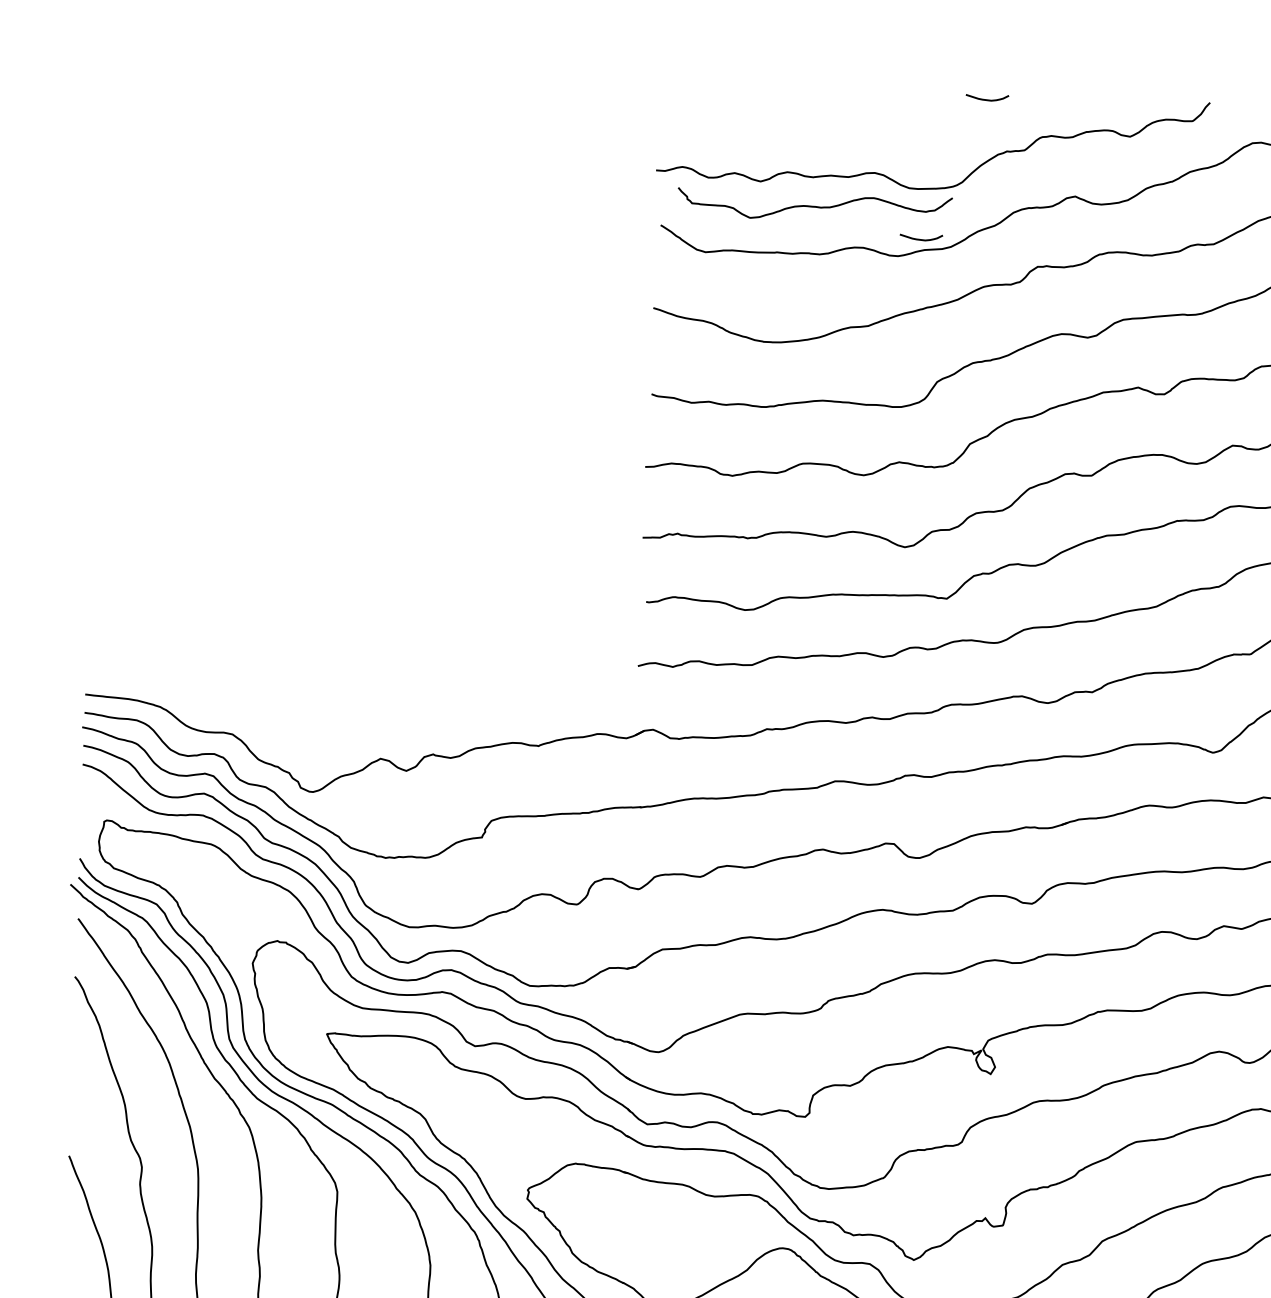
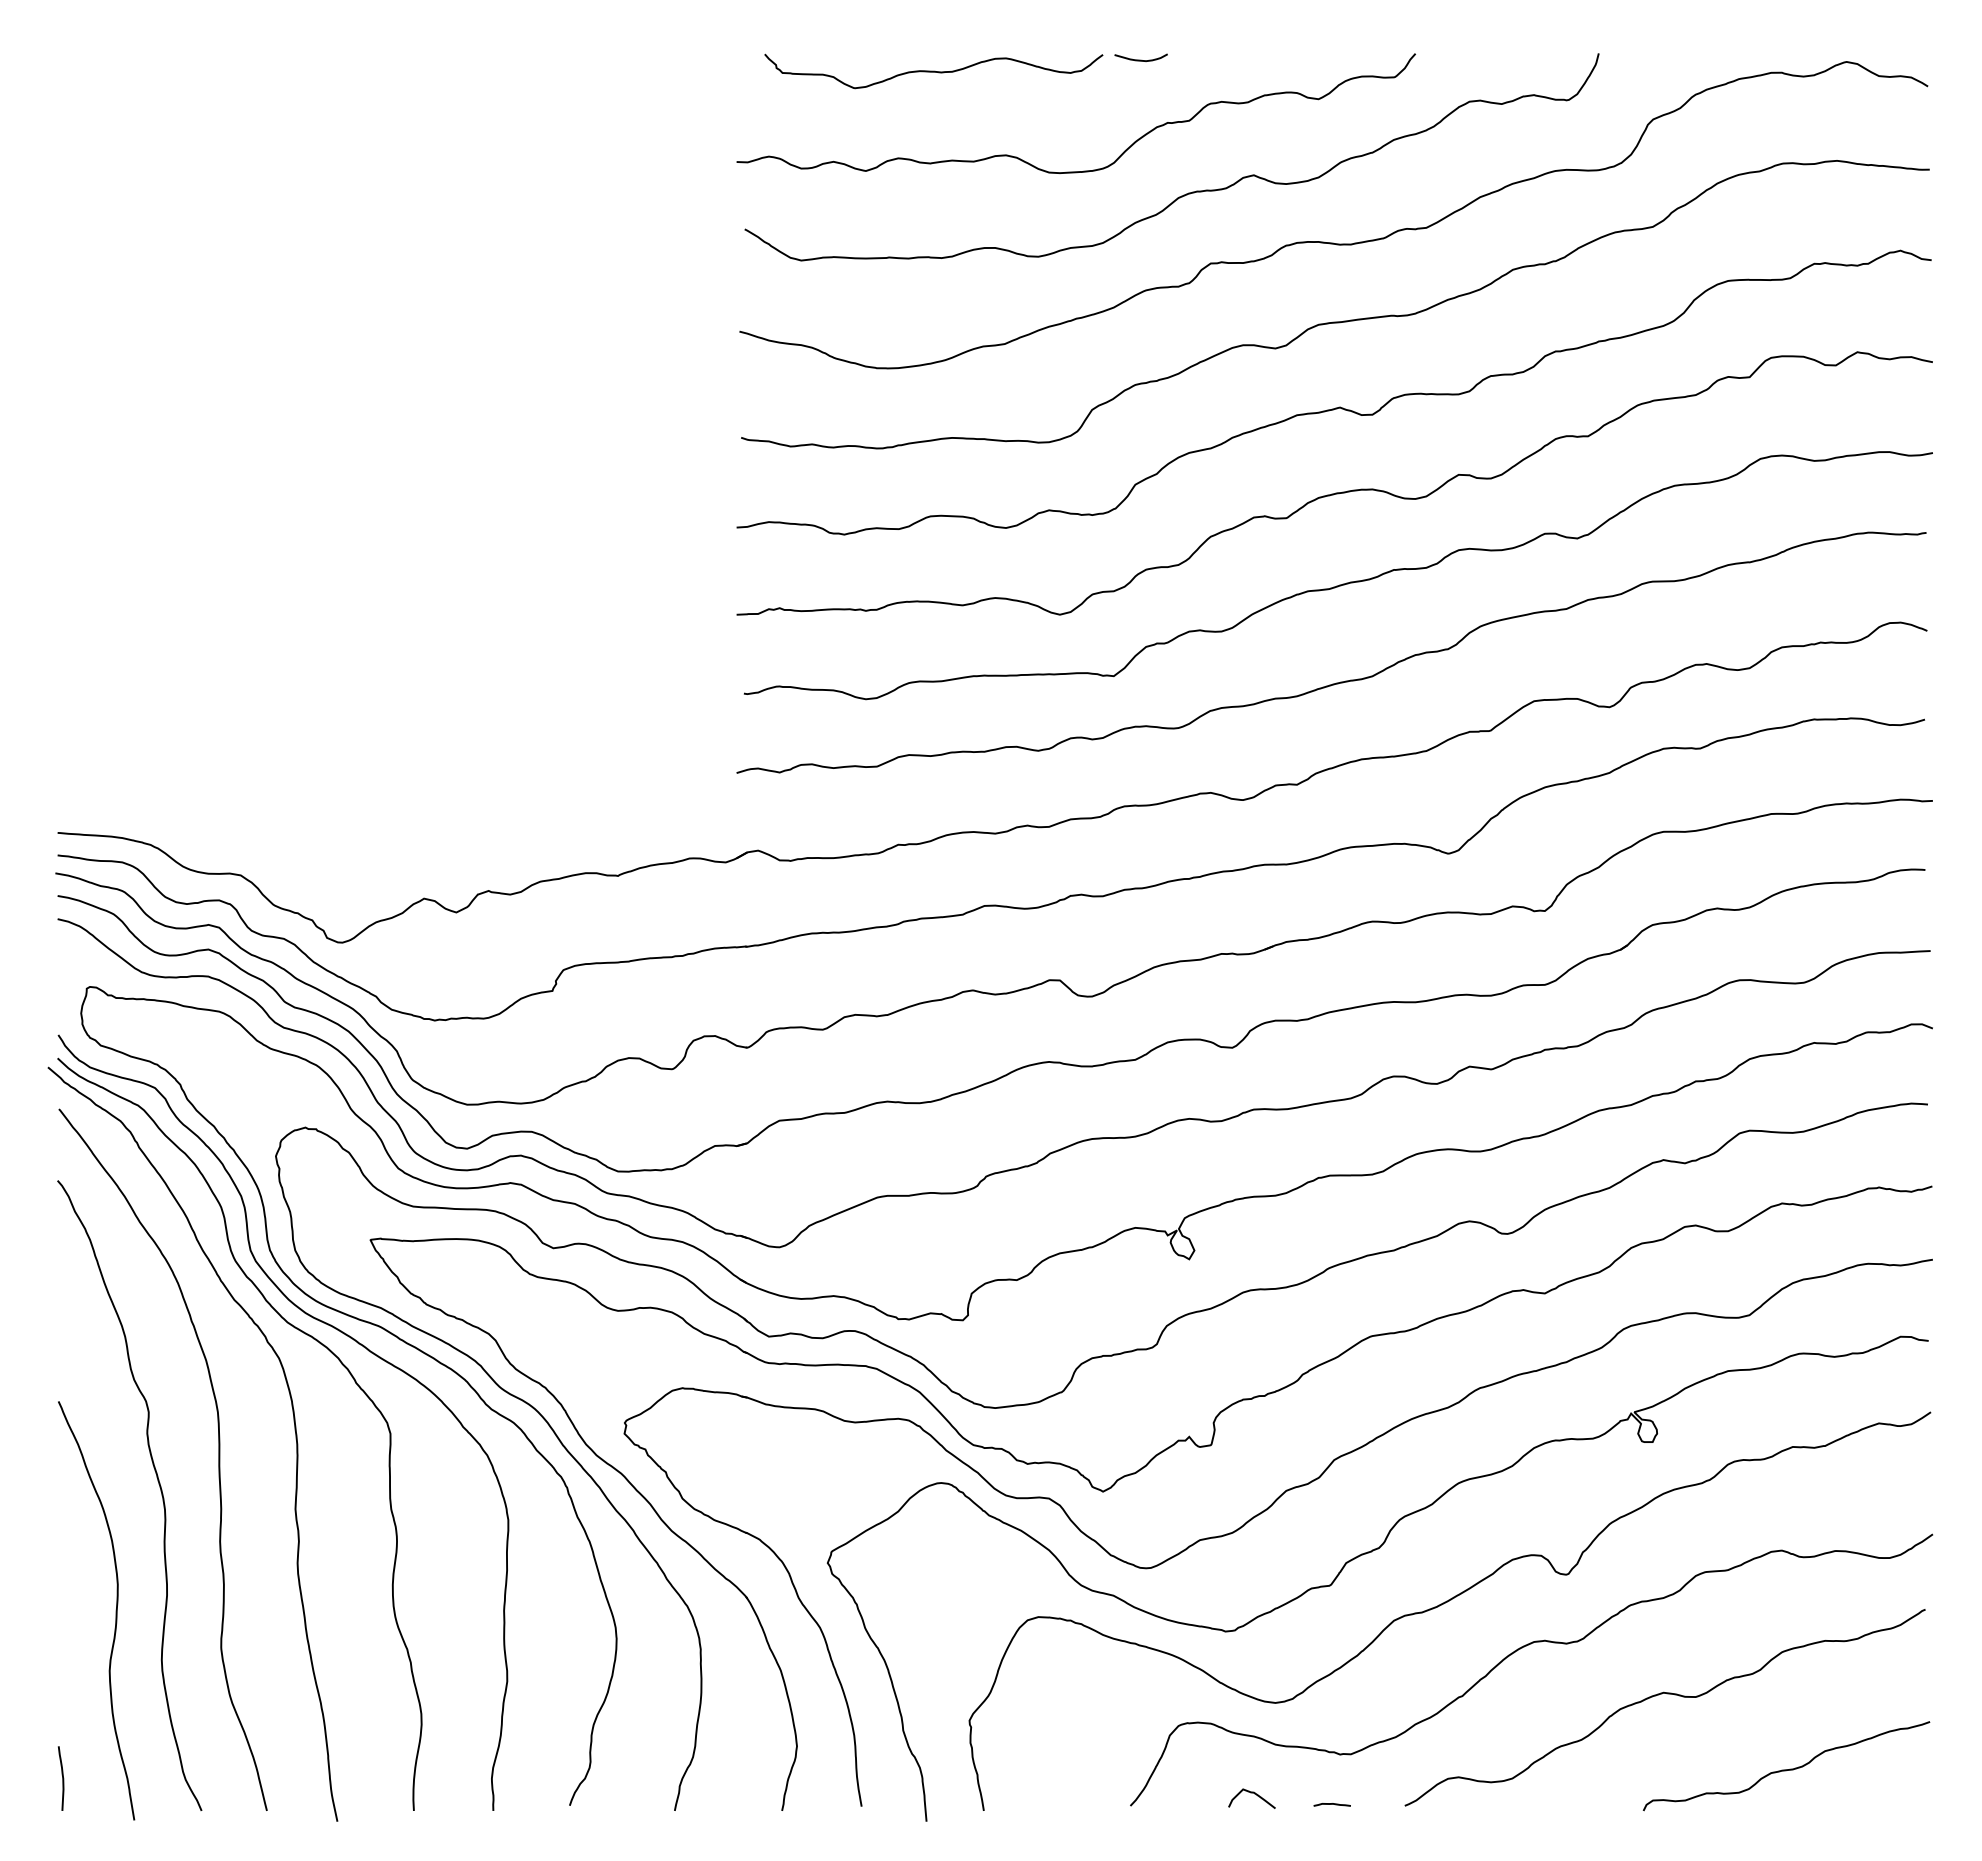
curve: (814, 206) -> (933, 71), moved
curve: (920, 238) -> (1065, 234), removed

